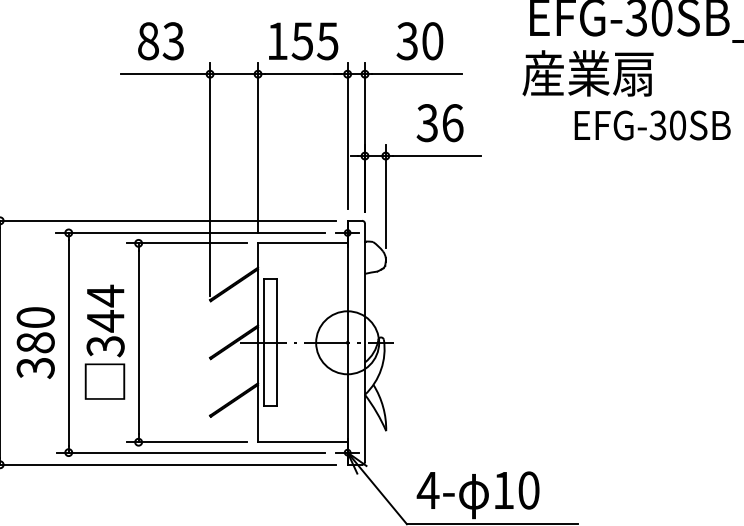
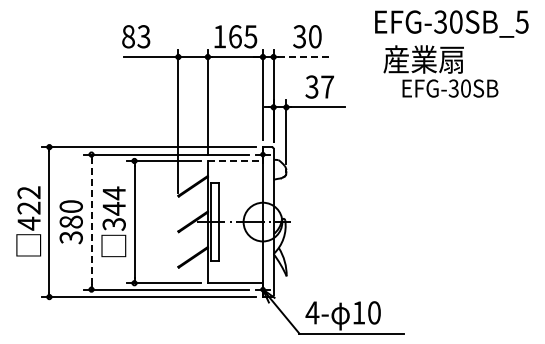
text: (161, 40) -> (136, 36), moved
text: (301, 40) -> (234, 36), 155 -> 165
text: (587, 73) -> (423, 59), moved
line: (416, 74) -> (305, 57), solid -> dashed
text: (452, 122) -> (327, 86), 36 -> 37
line: (302, 242) -> (235, 160), solid -> dashed
line: (68, 341) -> (91, 221), solid -> dashed

